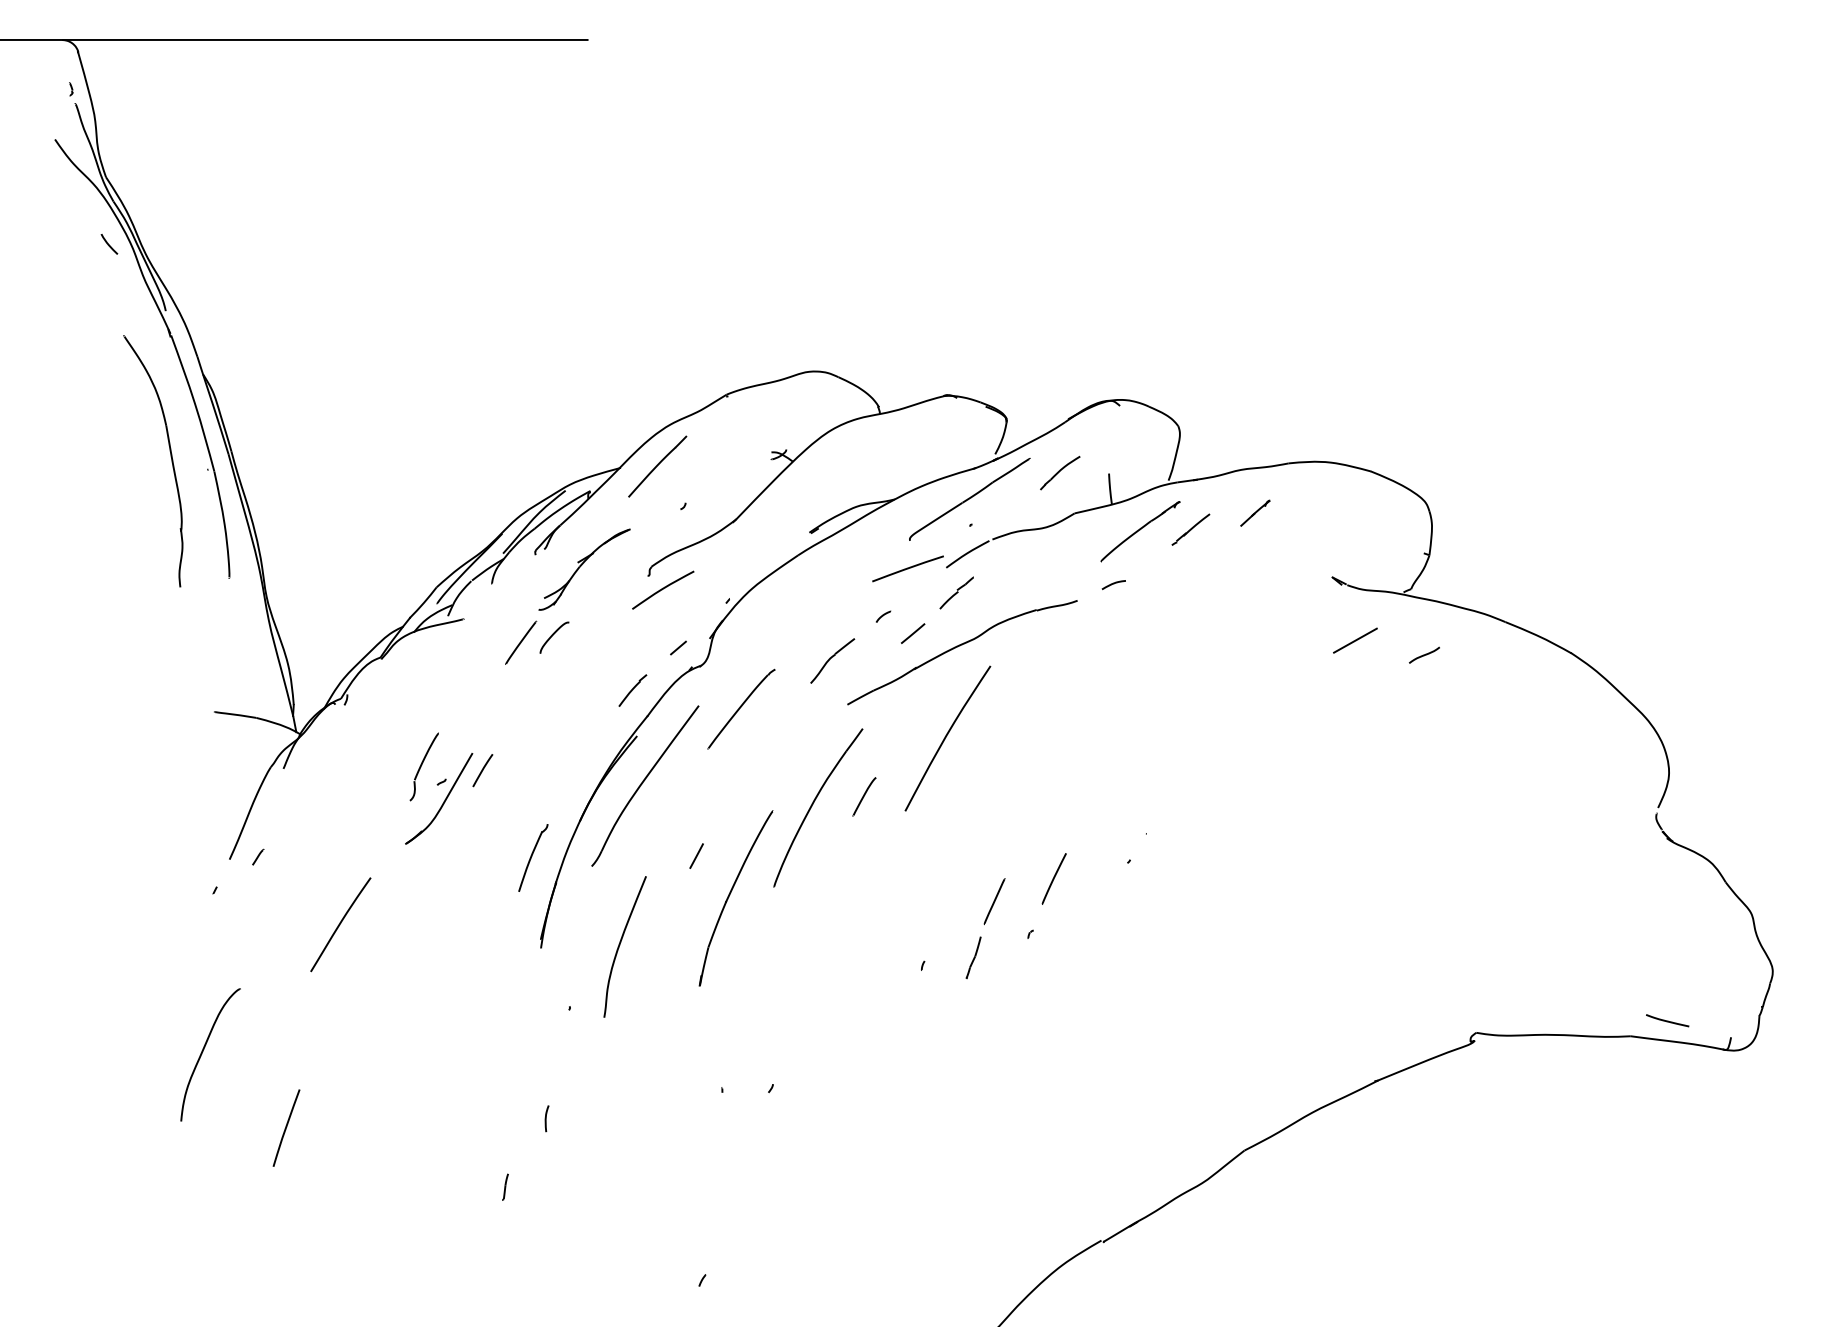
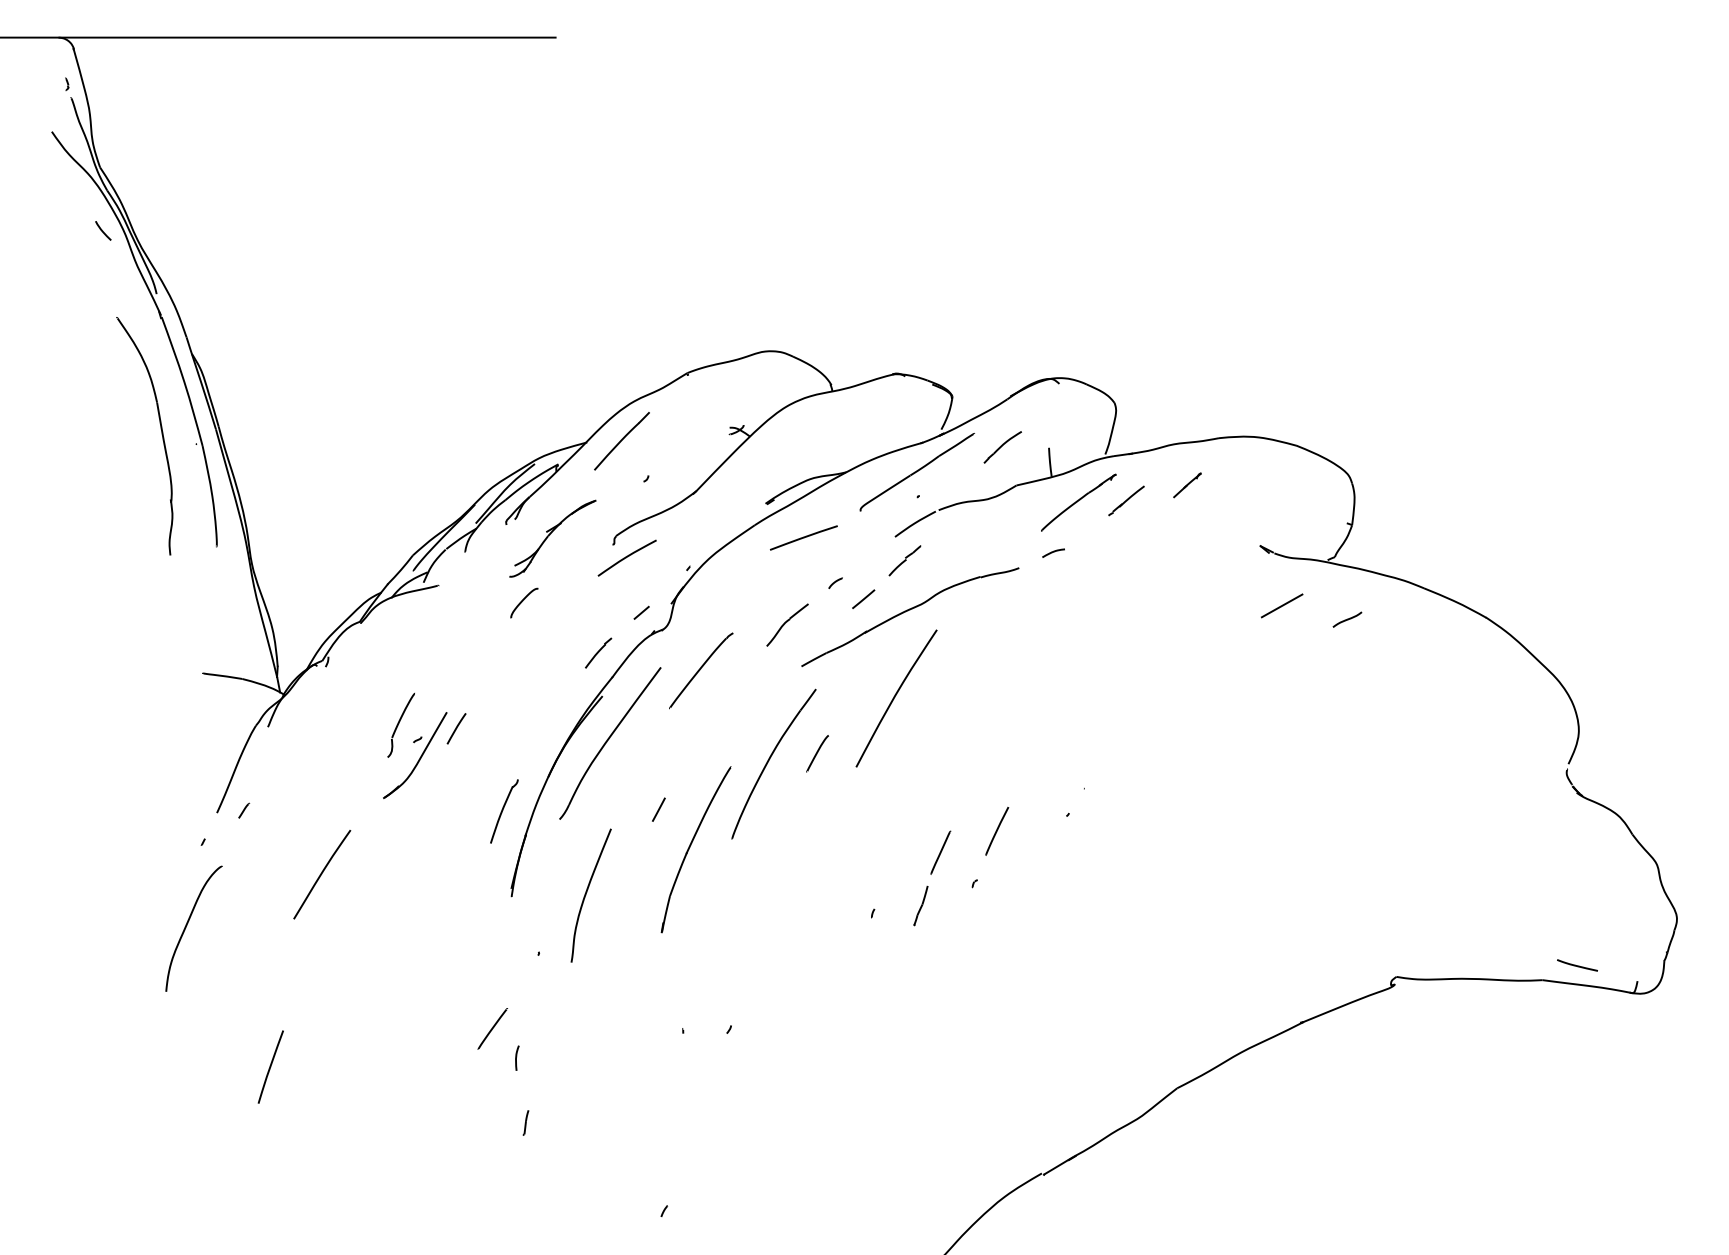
line: (907, 568) -> (803, 537), moved
line: (520, 642) -> (492, 1028), moved
curve: (203, 1051) -> (187, 925), moved
line: (504, 1186) -> (525, 1122), moved

